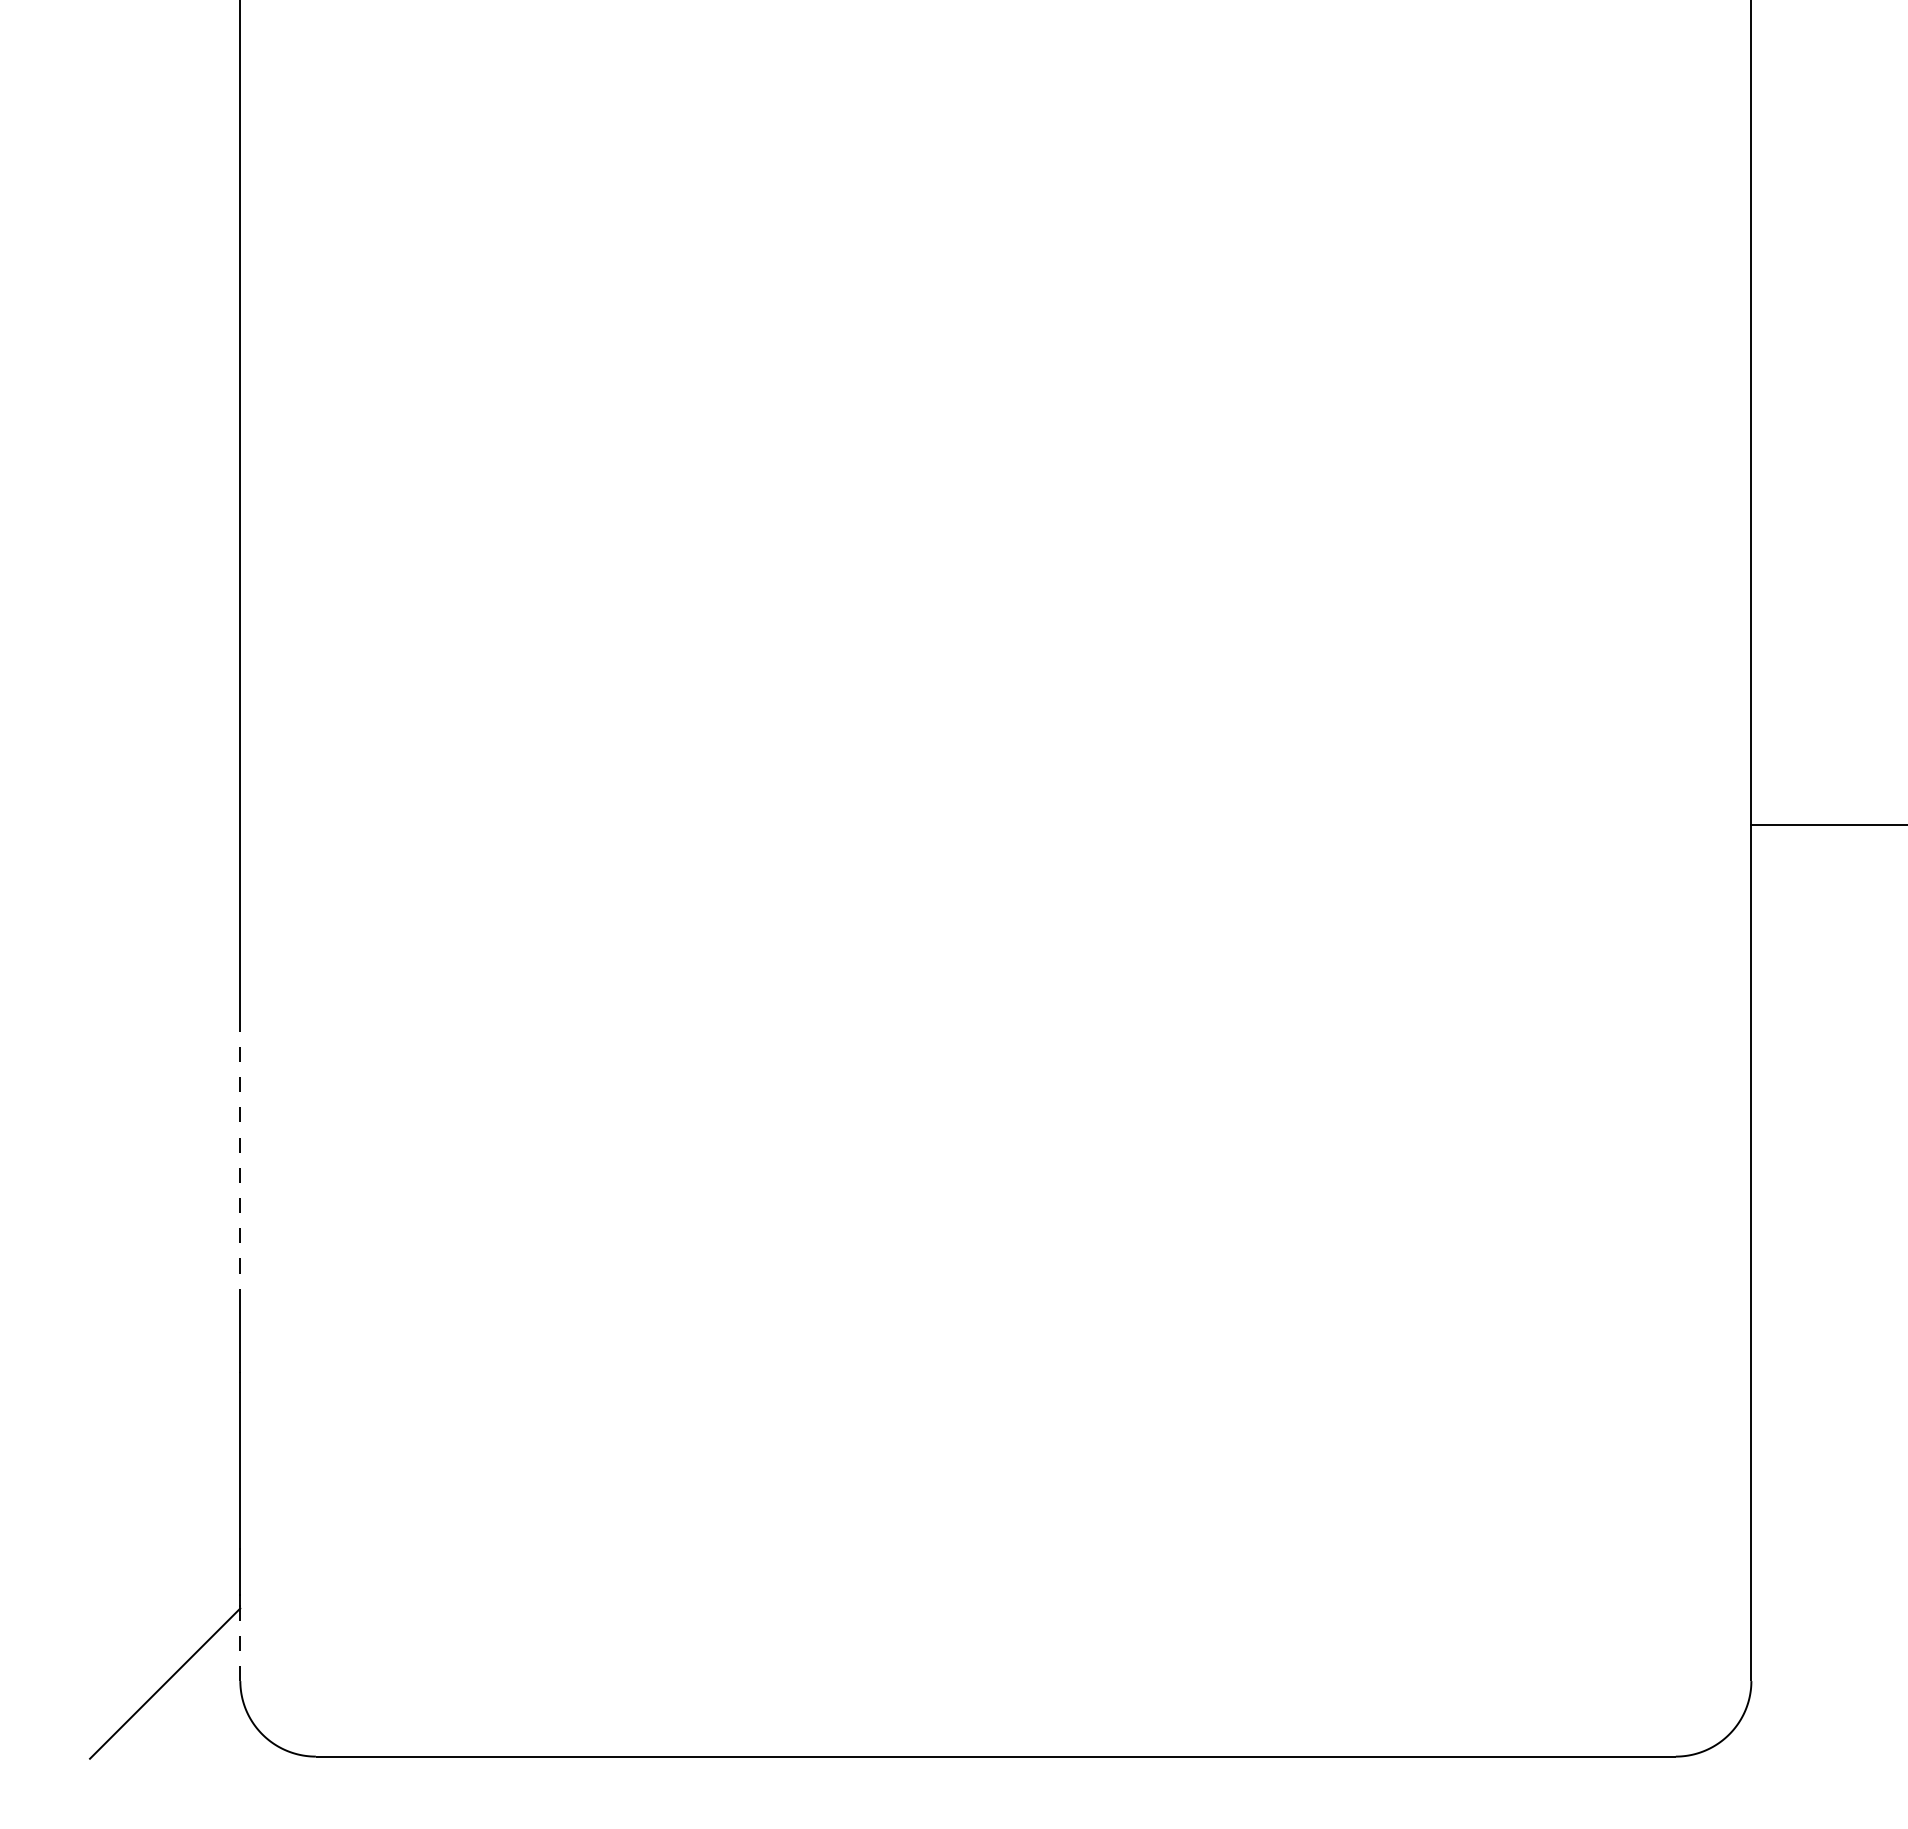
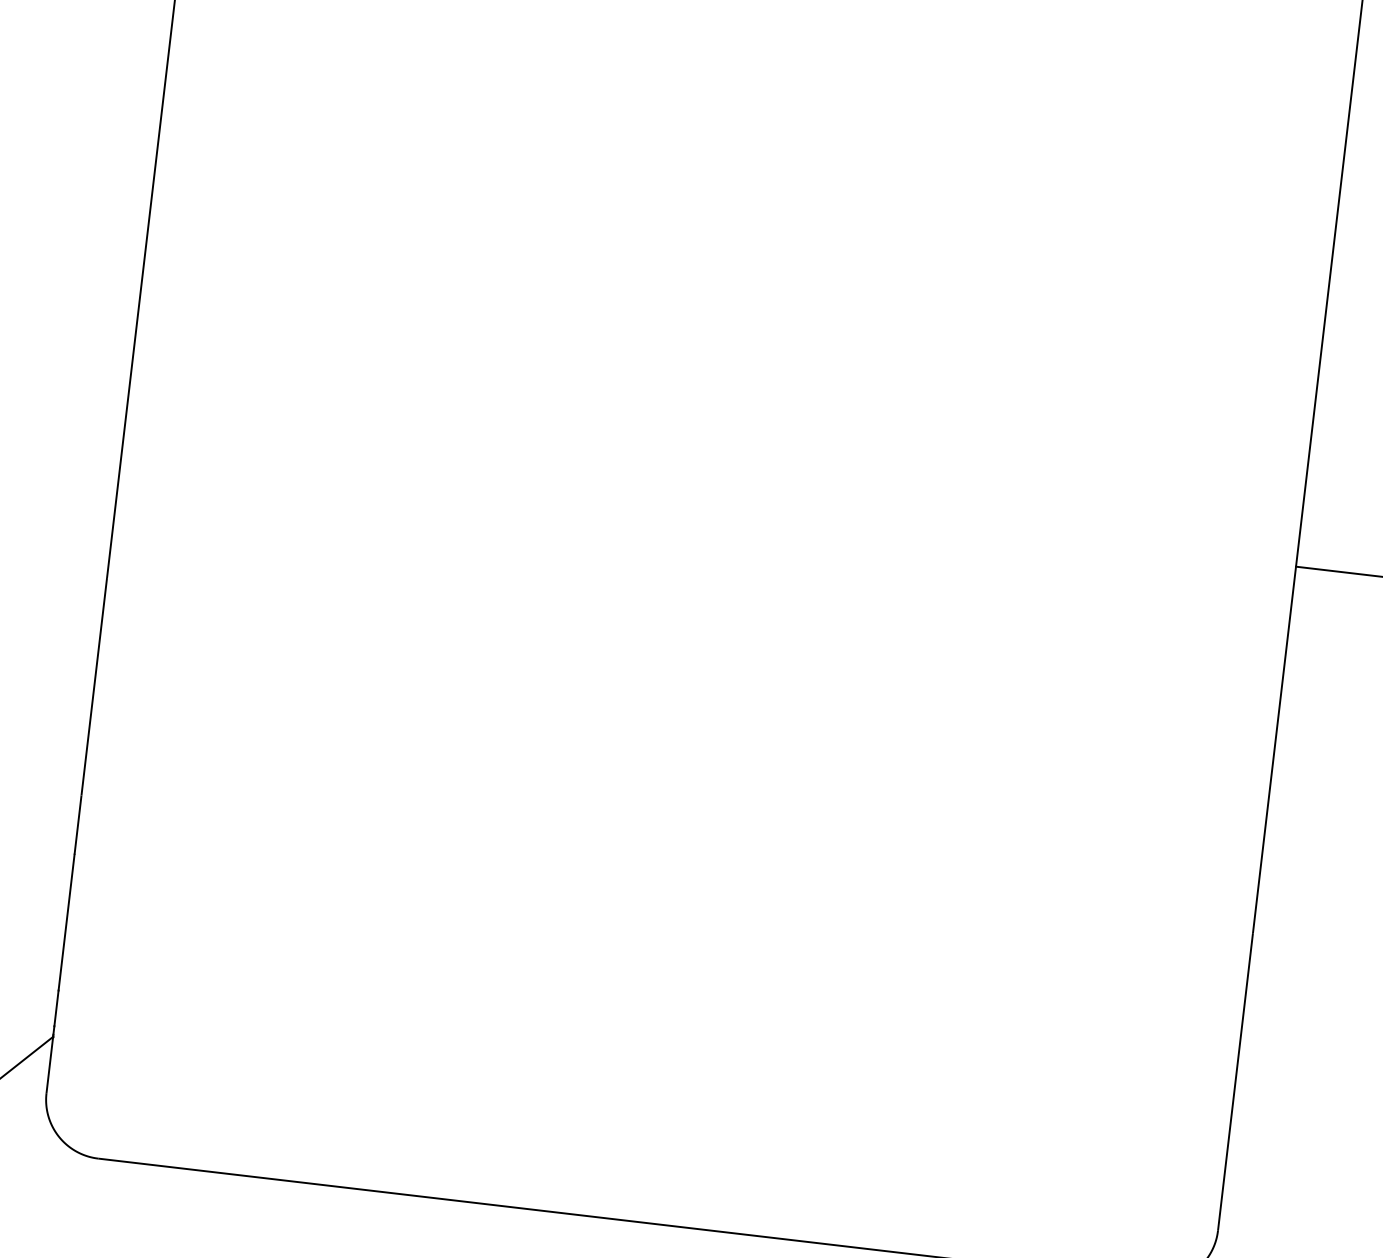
line: (240, 1157) -> (94, 687), dashed -> solid
line: (240, 1644) -> (49, 1064), dashed -> solid

